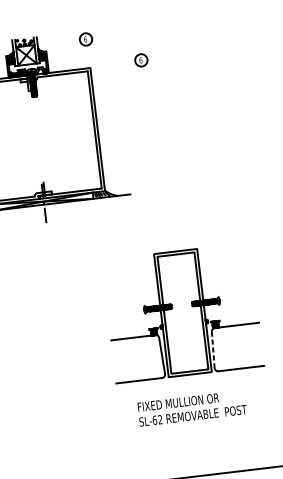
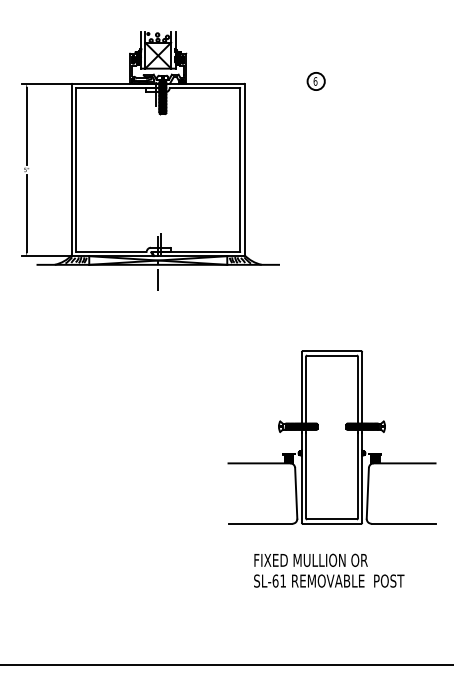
part: (85, 39) -> (242, 43), removed
line: (213, 350) -> (367, 493), dashed -> solid
text: (159, 419) -> (282, 580), SL-62 -> SL-61

